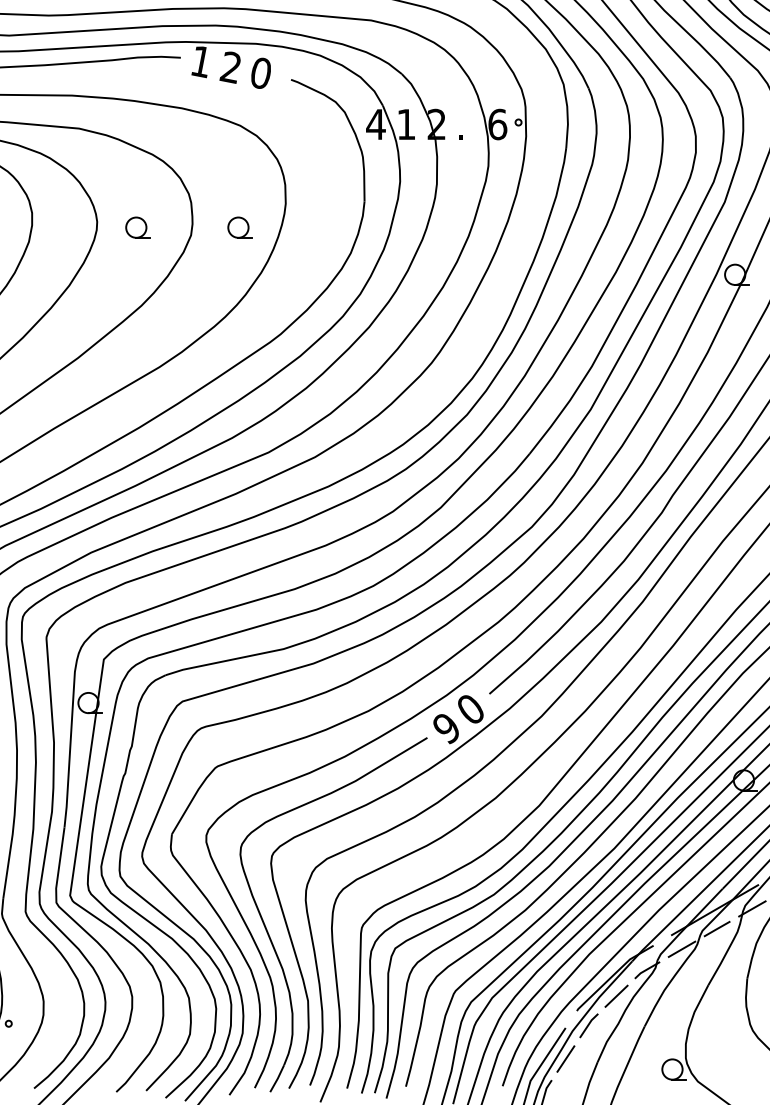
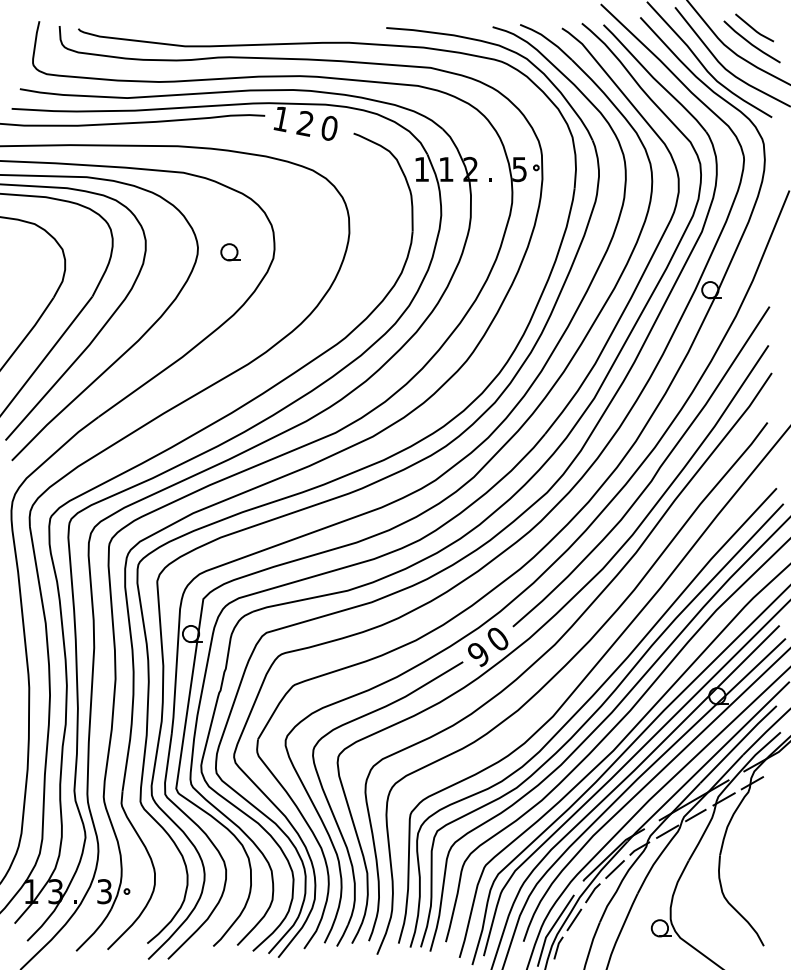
text: (375, 124) -> (421, 169), 4 -> 1
text: (497, 124) -> (519, 169), 6 -> 5
part: (239, 227) -> (312, 252), removed

